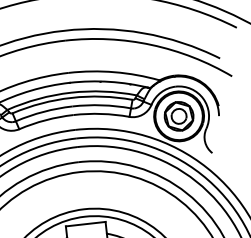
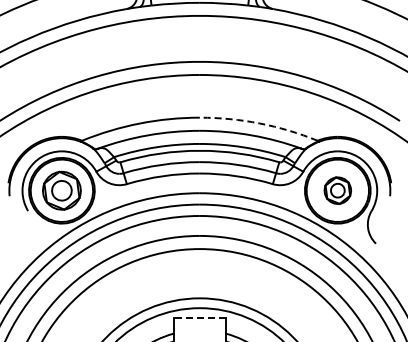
arc: (114, 72) -> (259, 123), solid -> dashed
part: (178, 116) -> (337, 190), size x0.7
line: (85, 224) -> (199, 318), solid -> dashed

